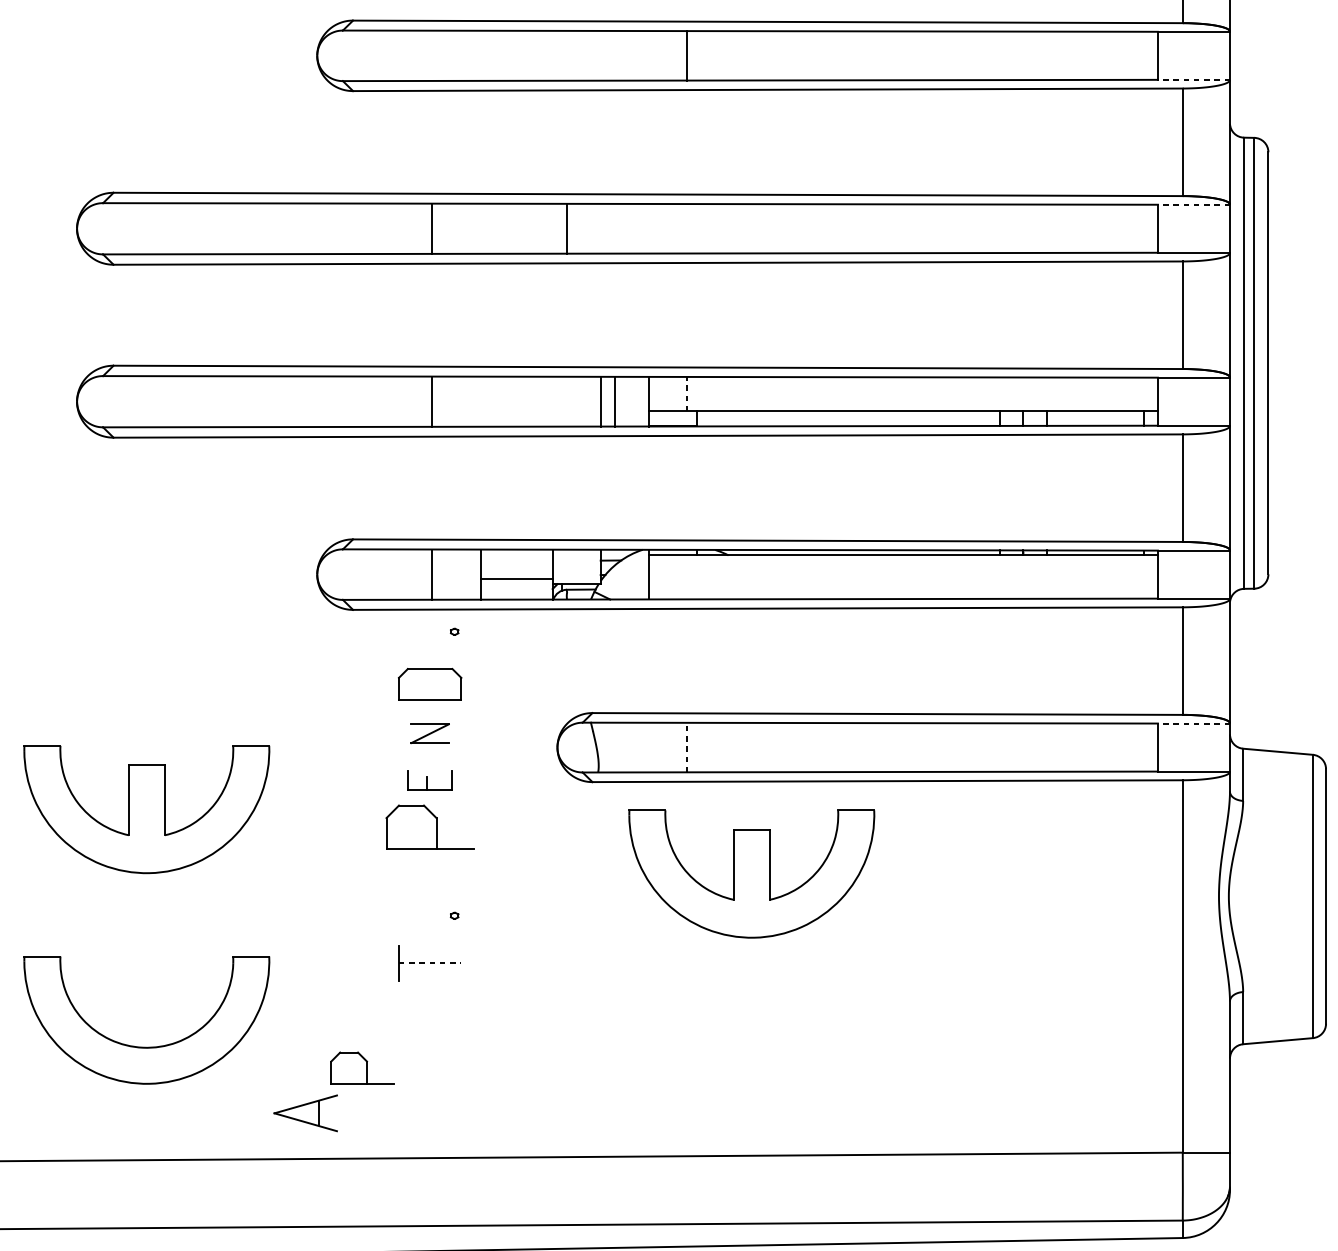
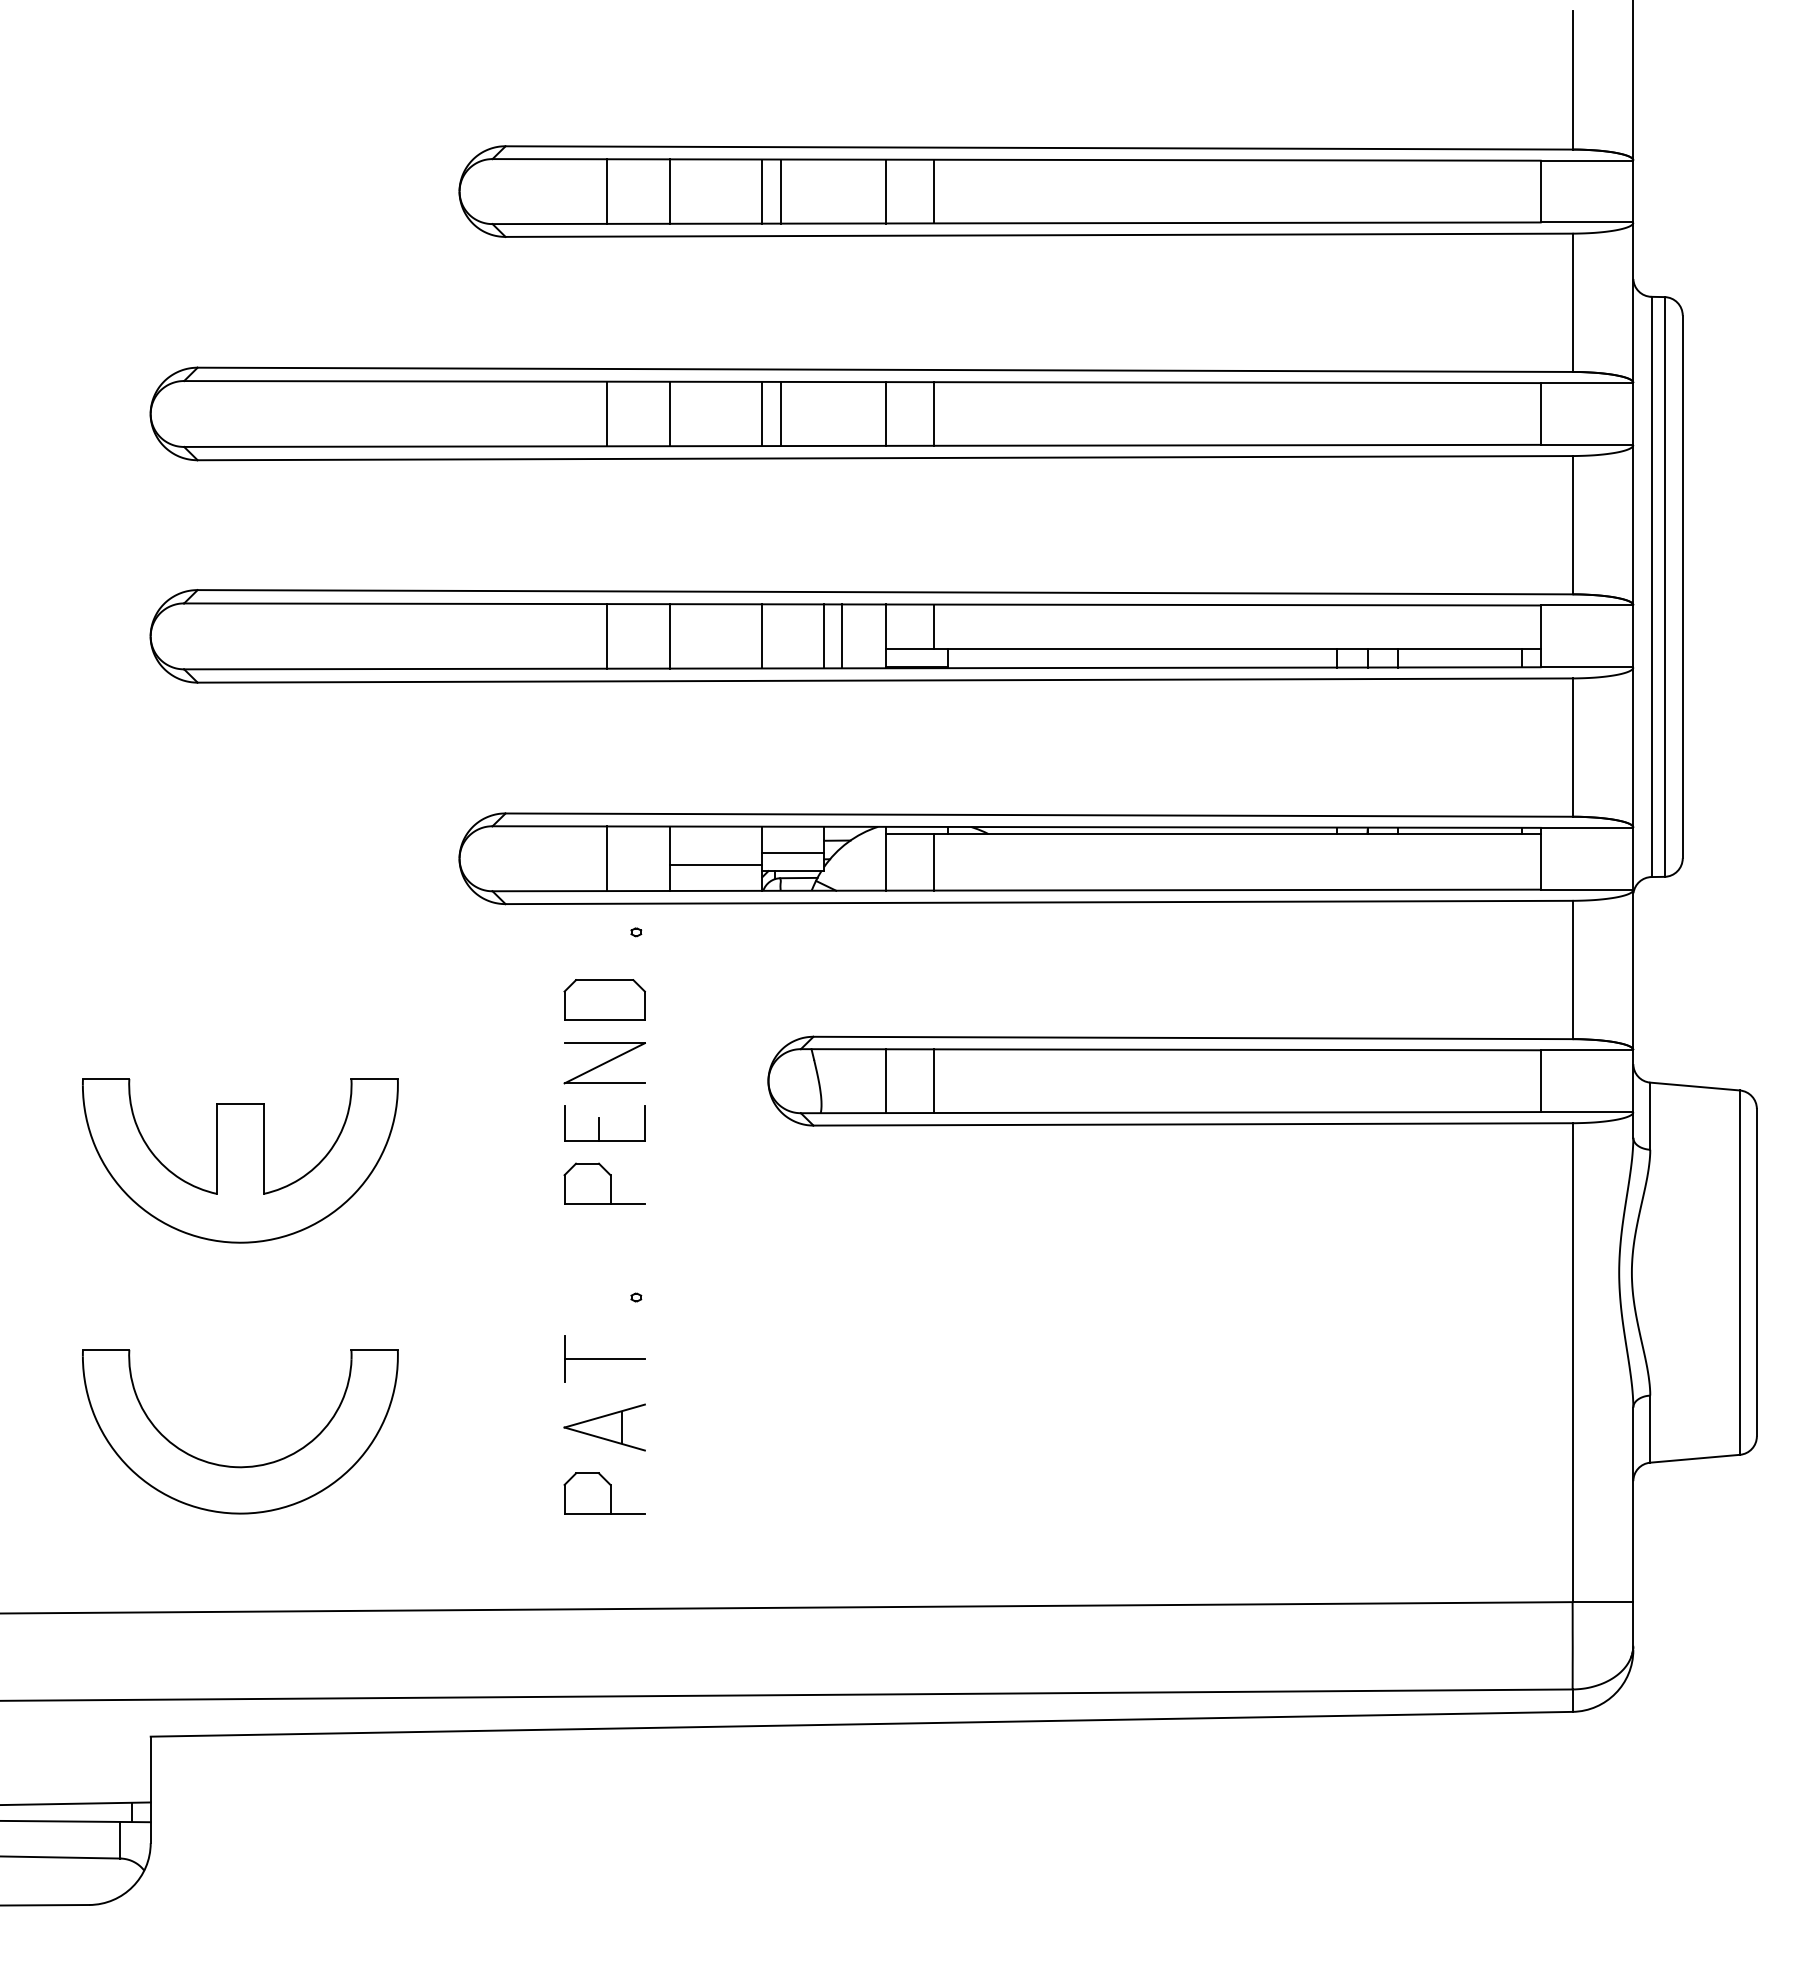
line: (431, 55) -> (606, 191), added
line: (480, 55) -> (669, 191), added
line: (552, 55) -> (762, 191), added
line: (566, 55) -> (780, 191), added
line: (648, 55) -> (885, 191), added
line: (1193, 79) -> (1586, 222), dashed -> solid
line: (1193, 205) -> (1586, 383), dashed -> solid
line: (480, 228) -> (669, 413), added
line: (552, 228) -> (762, 413), added
line: (648, 228) -> (885, 413), added
line: (686, 228) -> (934, 413), added
line: (686, 394) -> (934, 626), dashed -> solid
line: (480, 401) -> (669, 636), added
line: (552, 401) -> (762, 636), added
line: (576, 570) -> (793, 853), added
line: (686, 577) -> (934, 862), added
line: (1193, 723) -> (1586, 1050), dashed -> solid
part: (429, 733) -> (604, 1063), size x1.67
line: (648, 747) -> (885, 1081), added
line: (686, 747) -> (934, 1081), dashed -> solid
part: (429, 780) -> (604, 1123), size x1.43
part: (429, 827) -> (604, 1183), size x0.71
part: (751, 873) -> (1018, 1243), removed
line: (430, 963) -> (605, 1358), dashed -> solid
part: (362, 1068) -> (604, 1493), moved
part: (305, 1113) -> (604, 1427), moved

